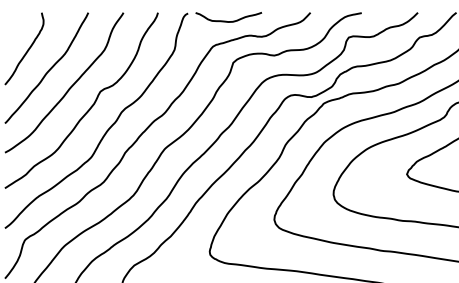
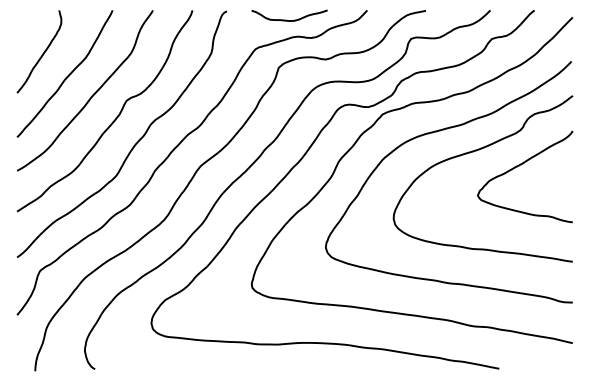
curve: (226, 20) -> (286, 19), moved

